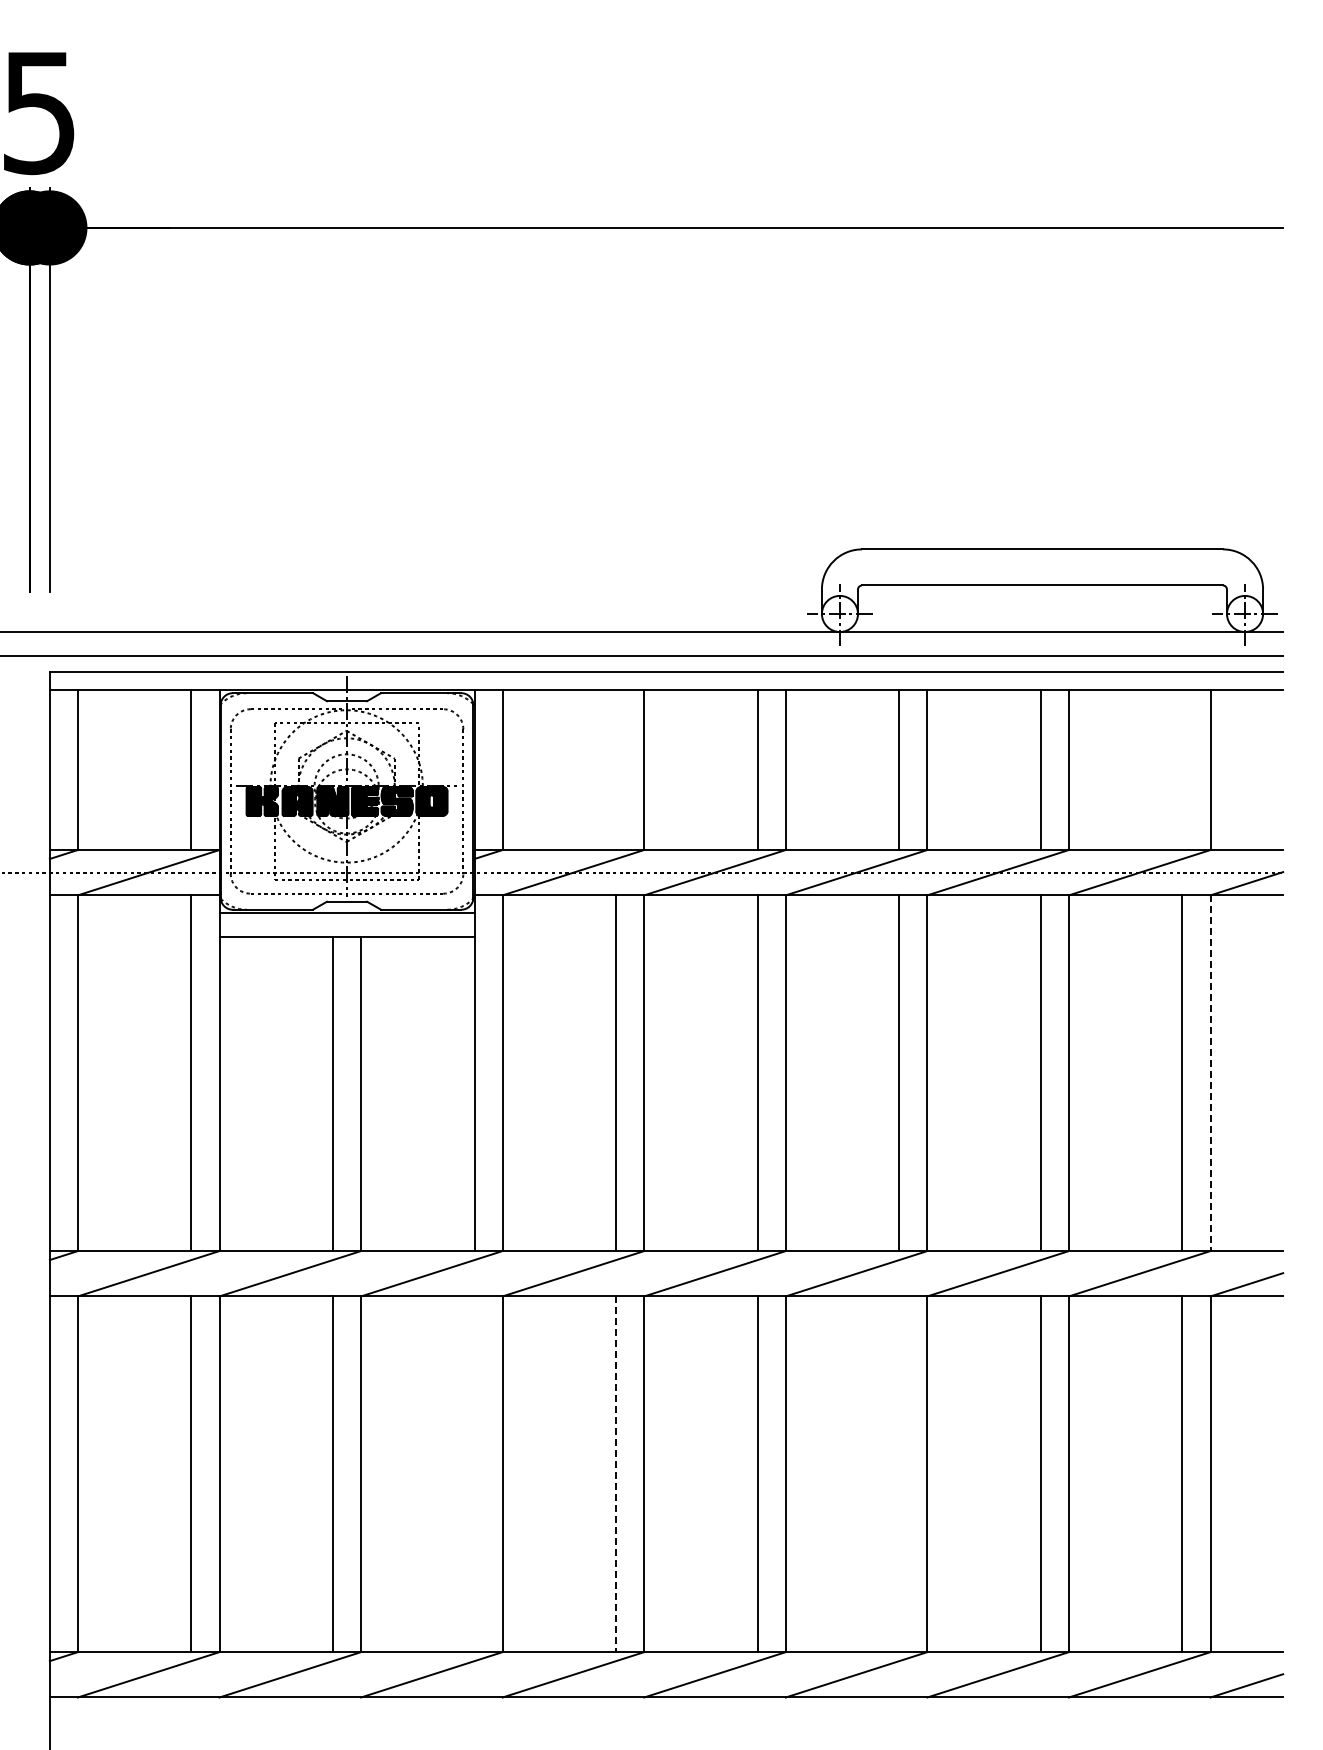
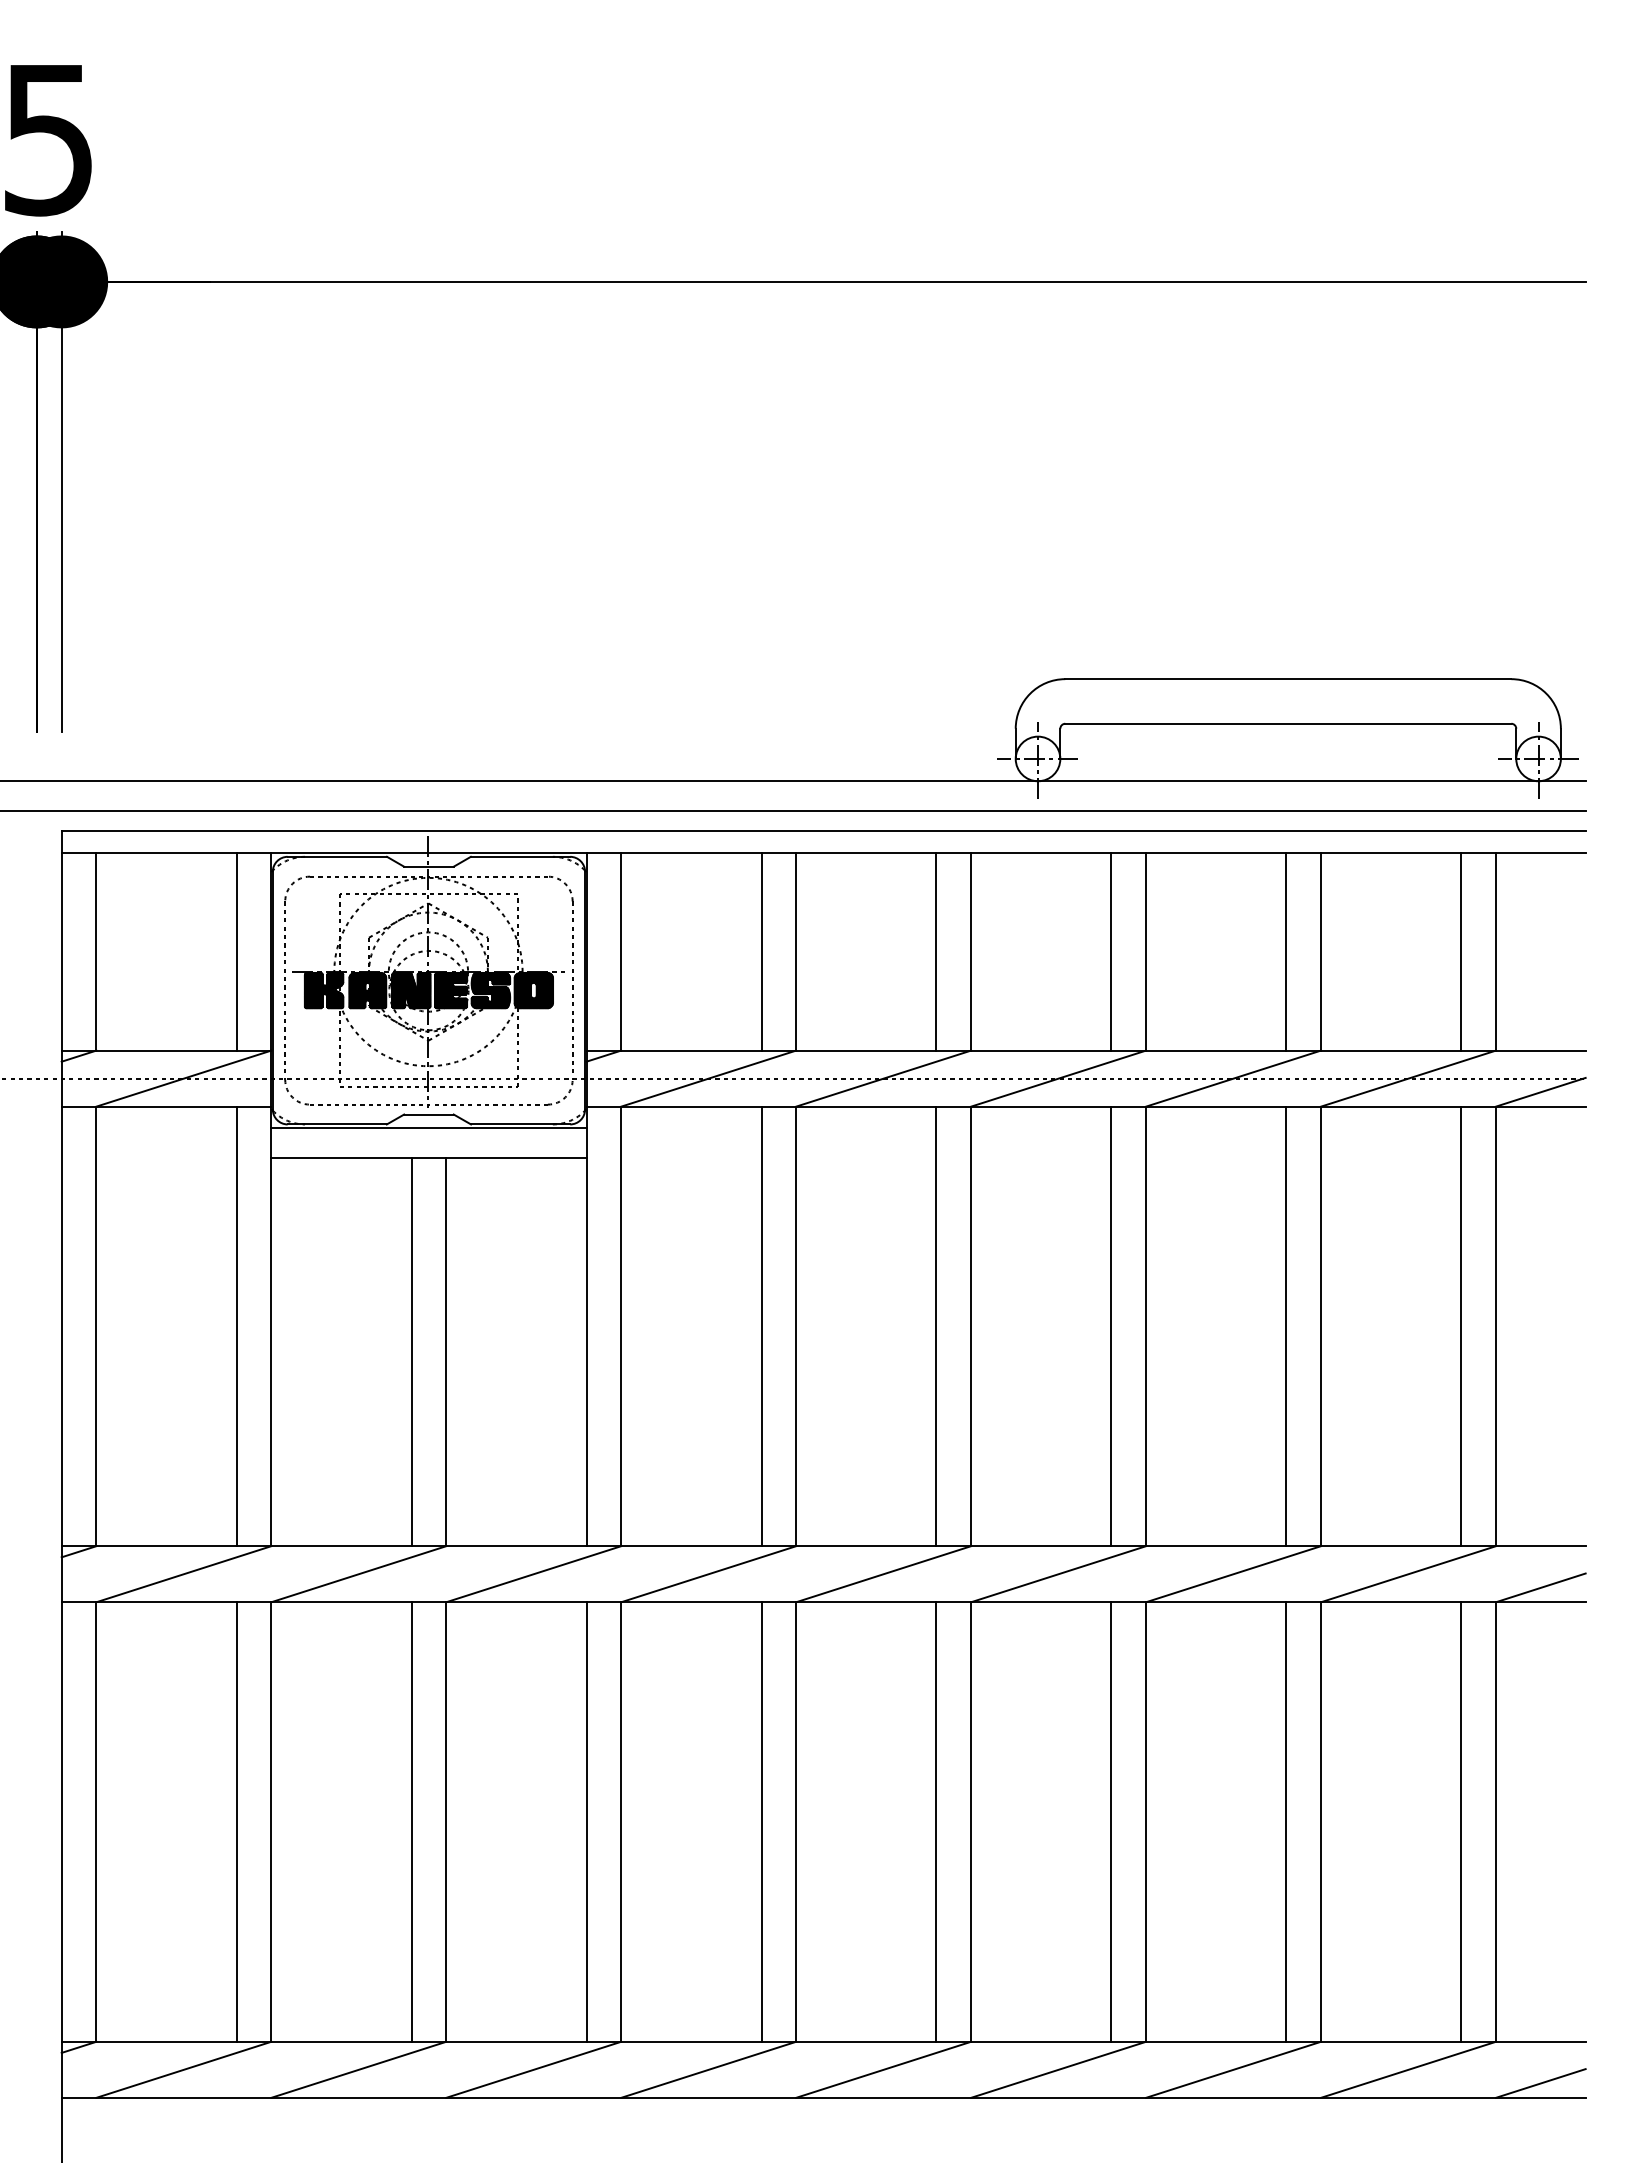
line: (616, 770) -> (761, 952), added
line: (1182, 770) -> (1461, 952), added
line: (1210, 1073) -> (1495, 1326), dashed -> solid
line: (474, 1474) -> (586, 1822), added
line: (616, 1474) -> (761, 1822), dashed -> solid
line: (899, 1474) -> (1111, 1822), added

